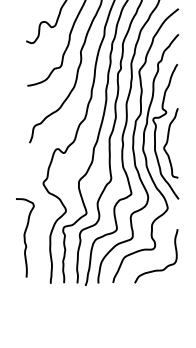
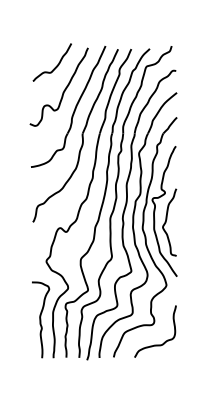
curve: (25, 237) -> (41, 319), moved

